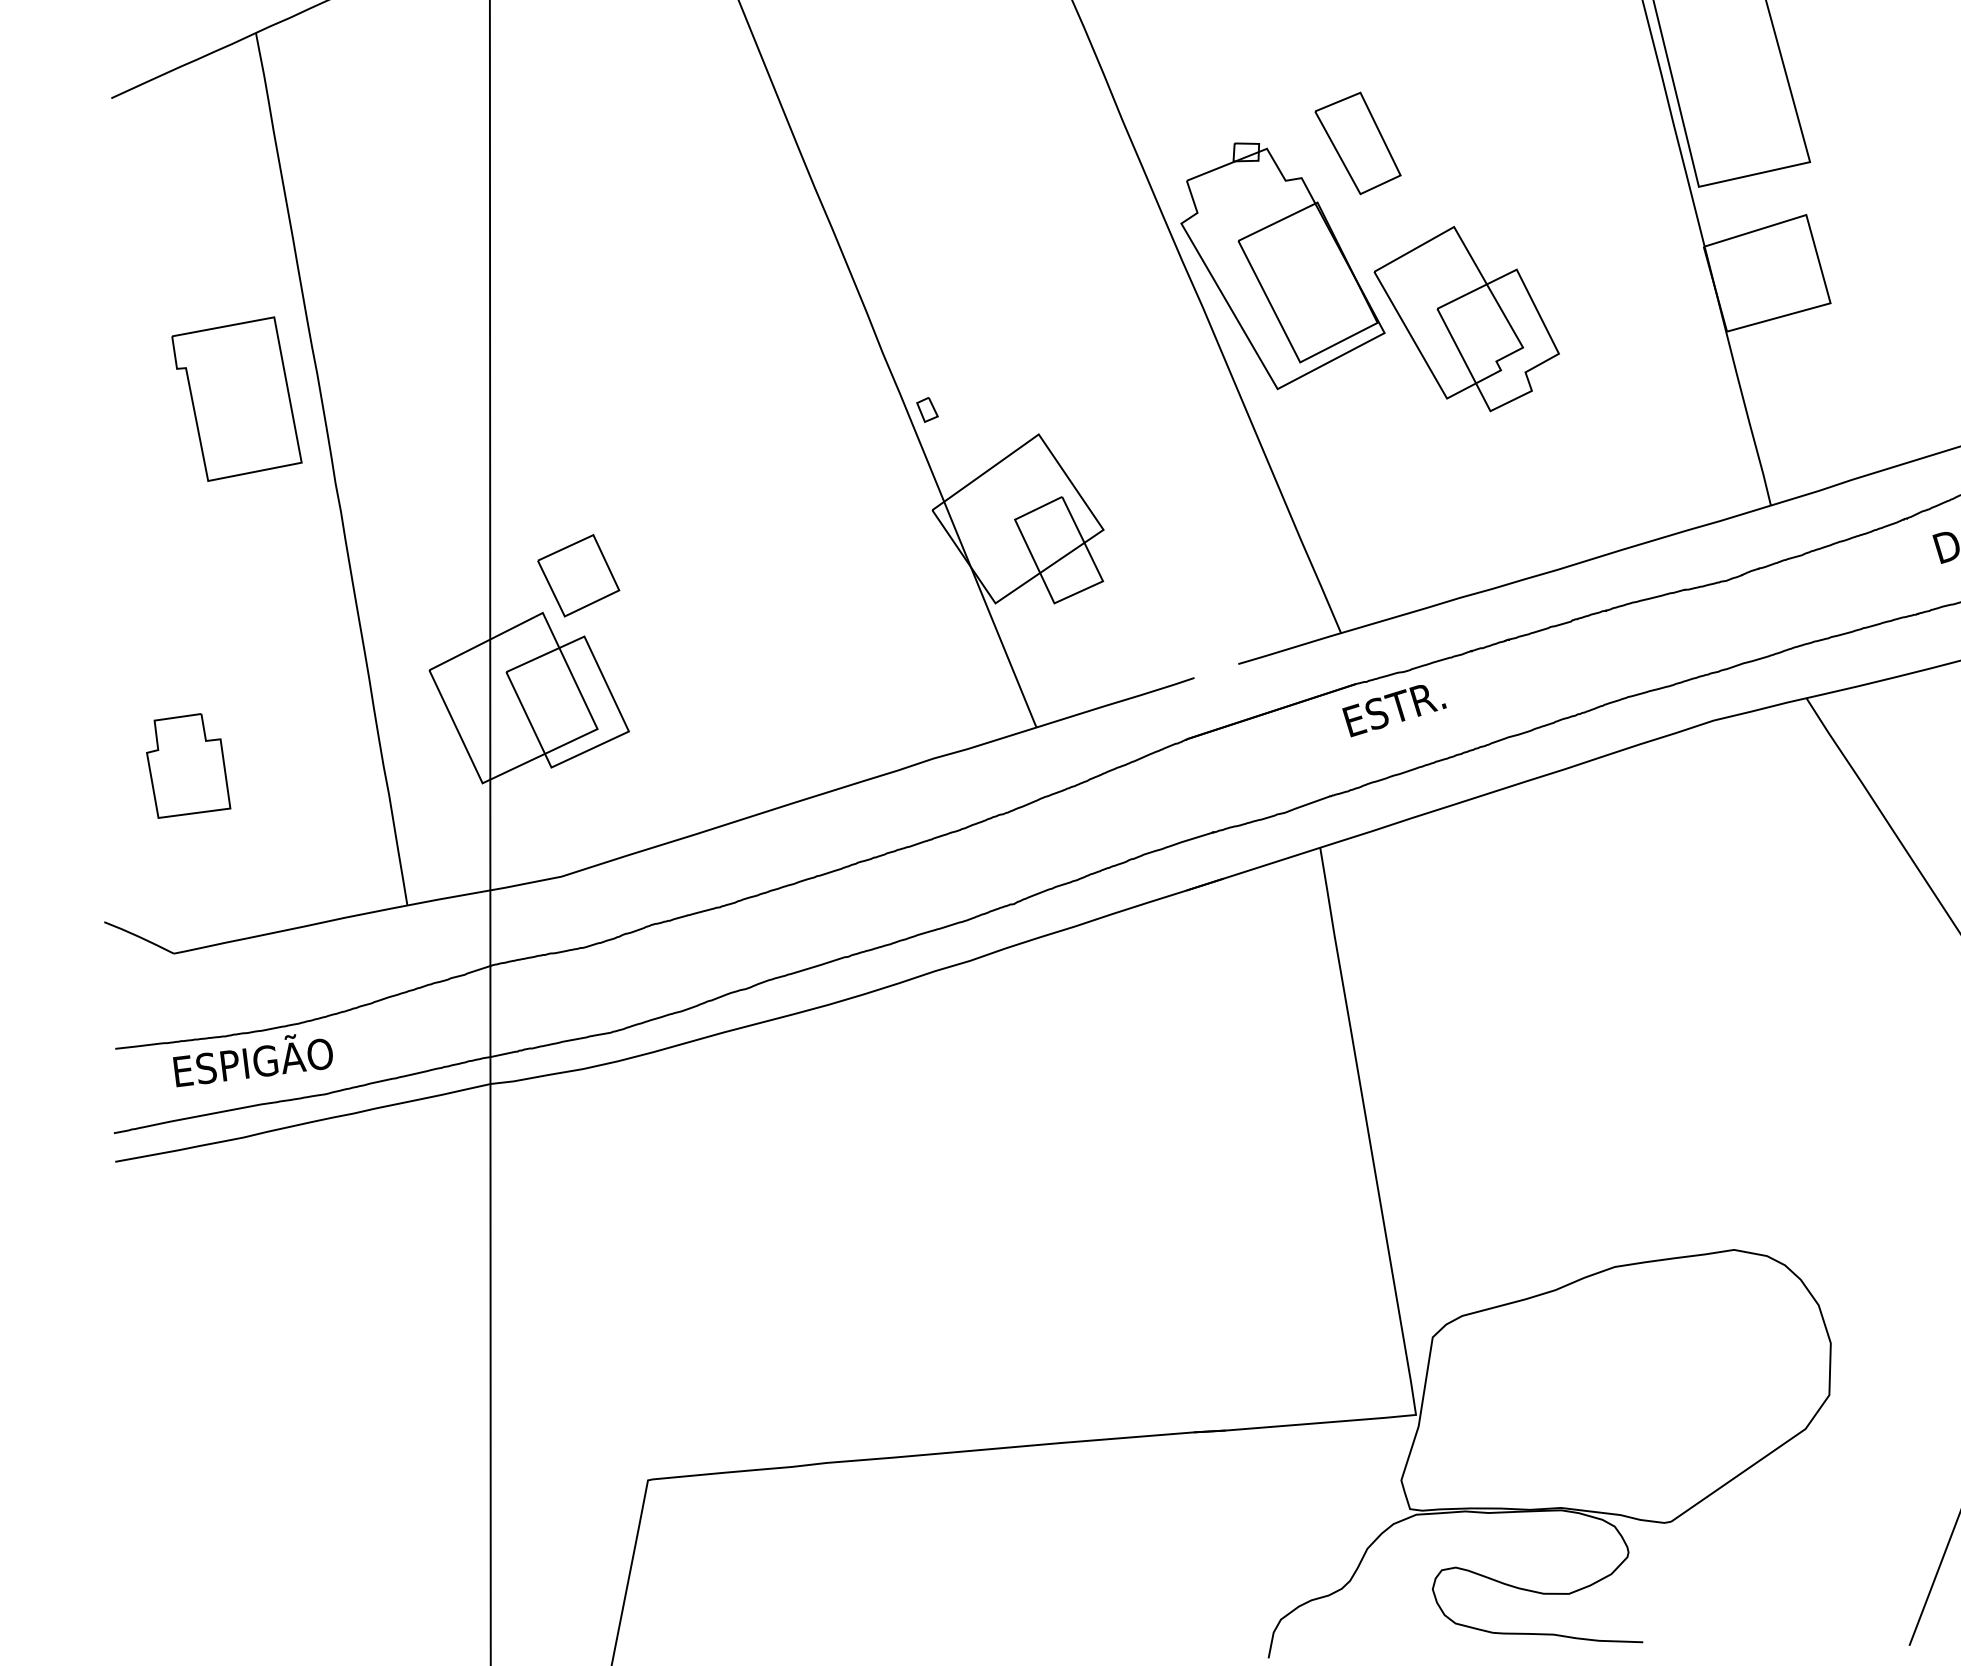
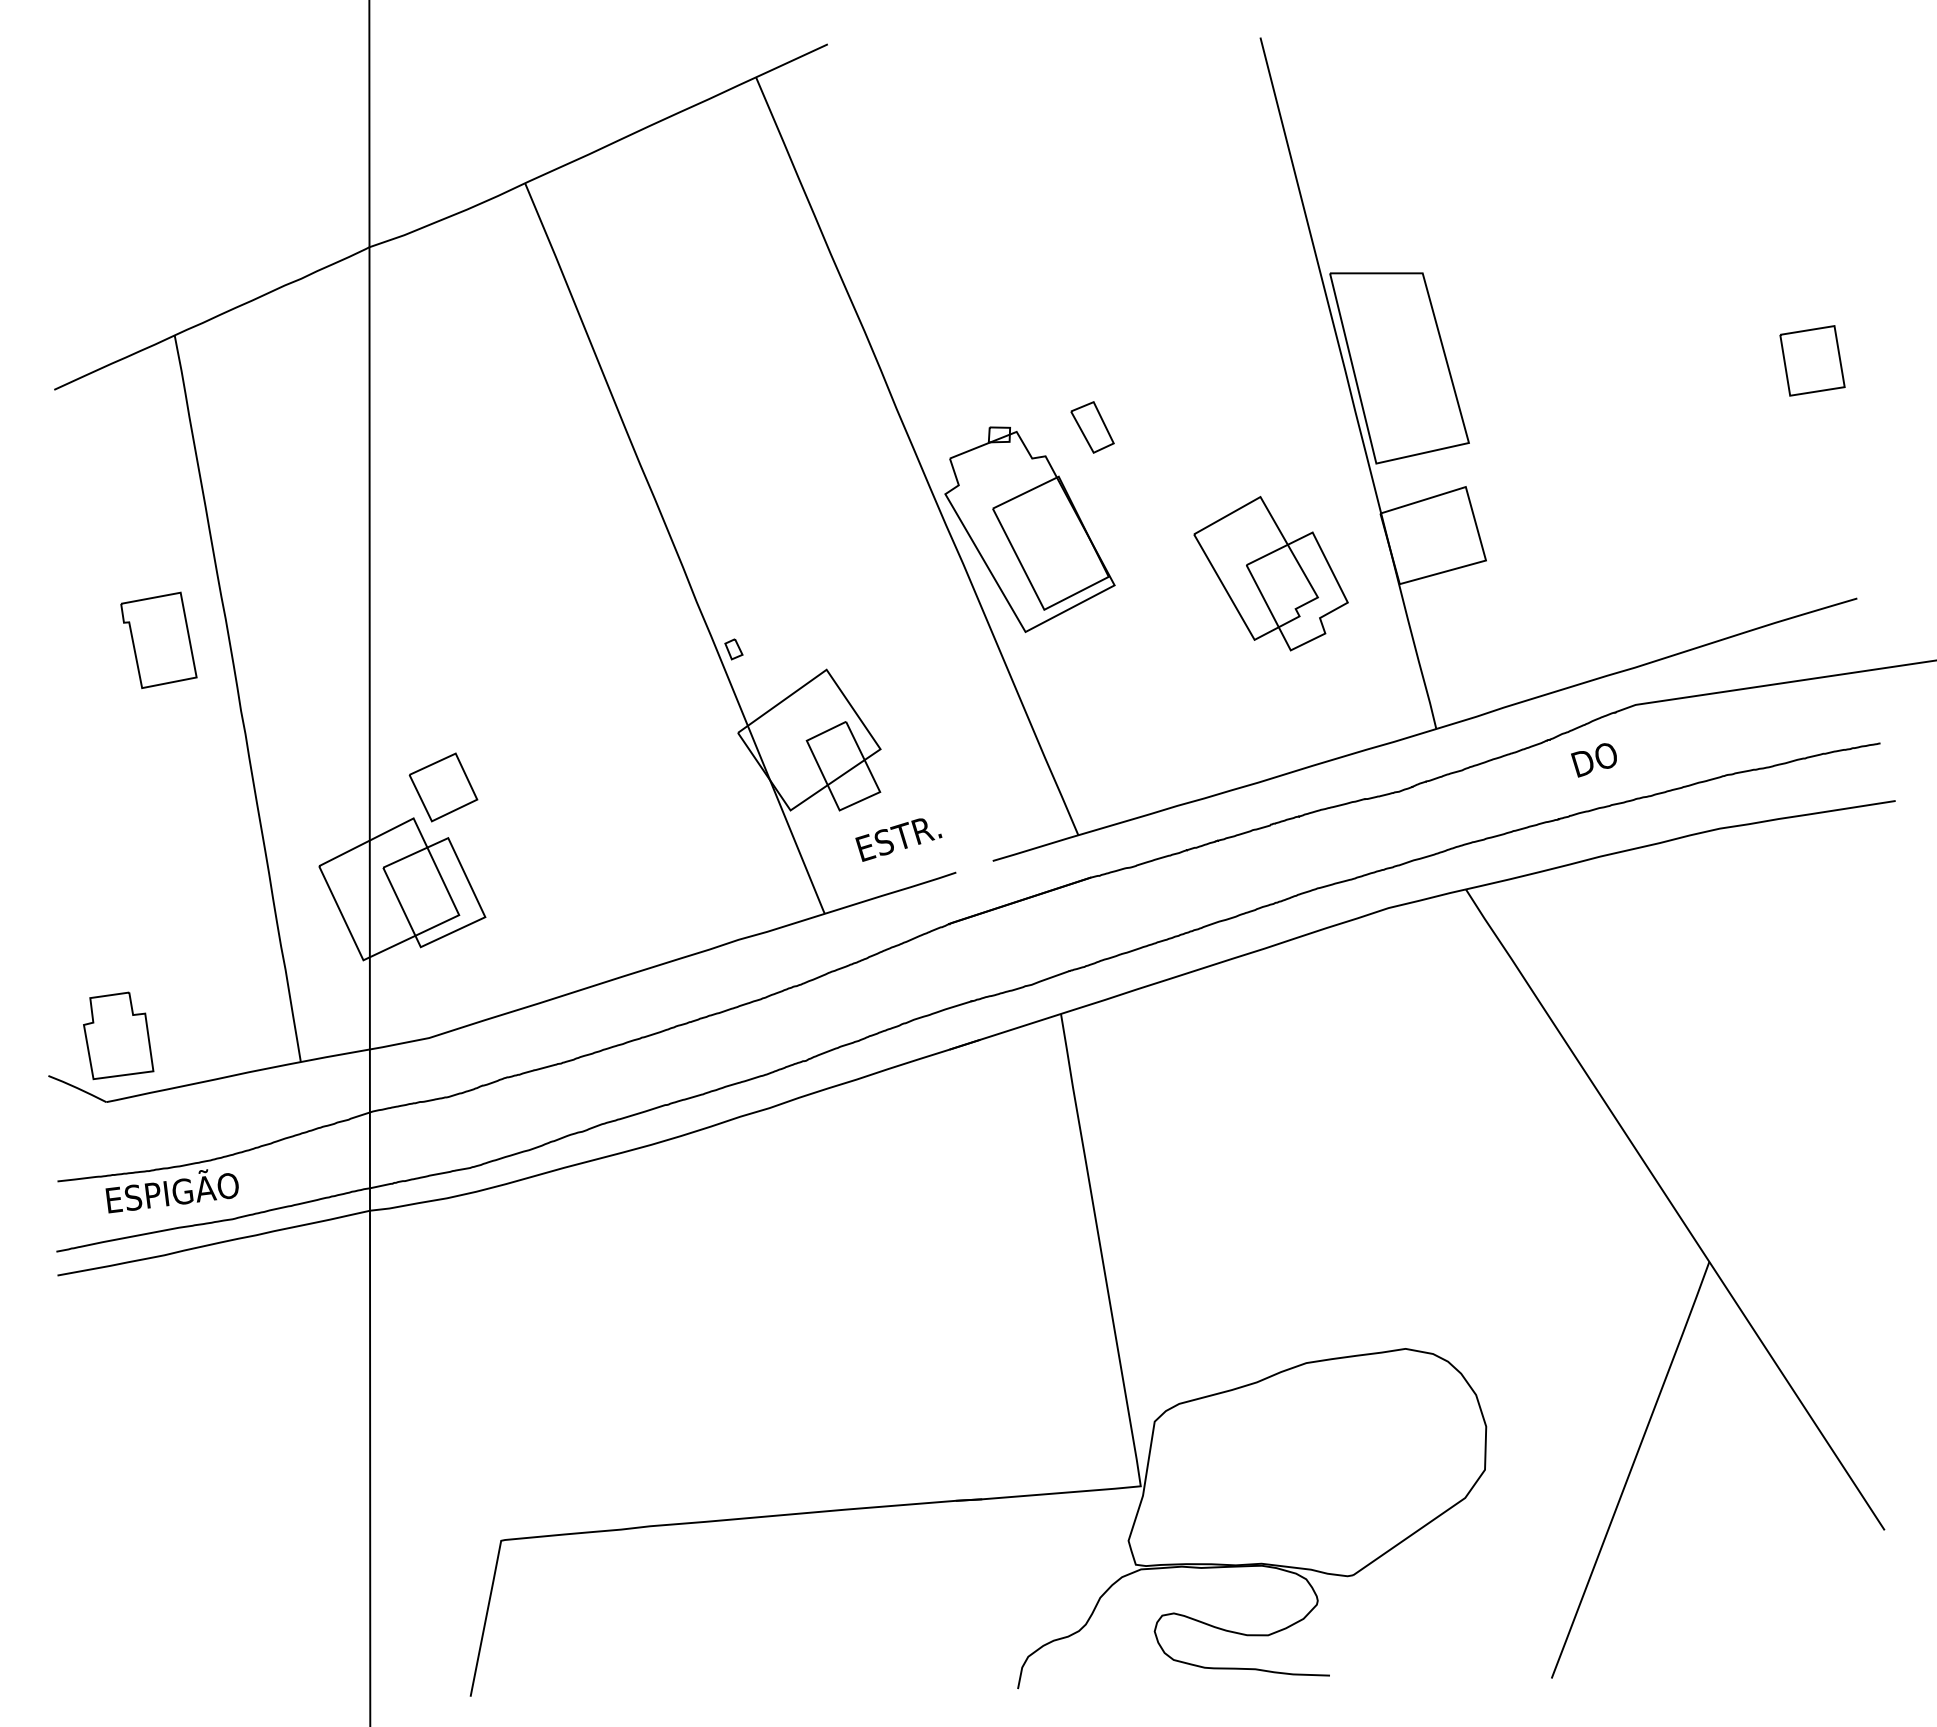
part: (1358, 143) -> (1092, 427), size x0.6
part: (1466, 318) -> (1270, 573), moved
part: (236, 399) -> (158, 640), size x0.7
text: (1394, 710) -> (898, 839), moved
part: (188, 765) -> (118, 1035), moved

